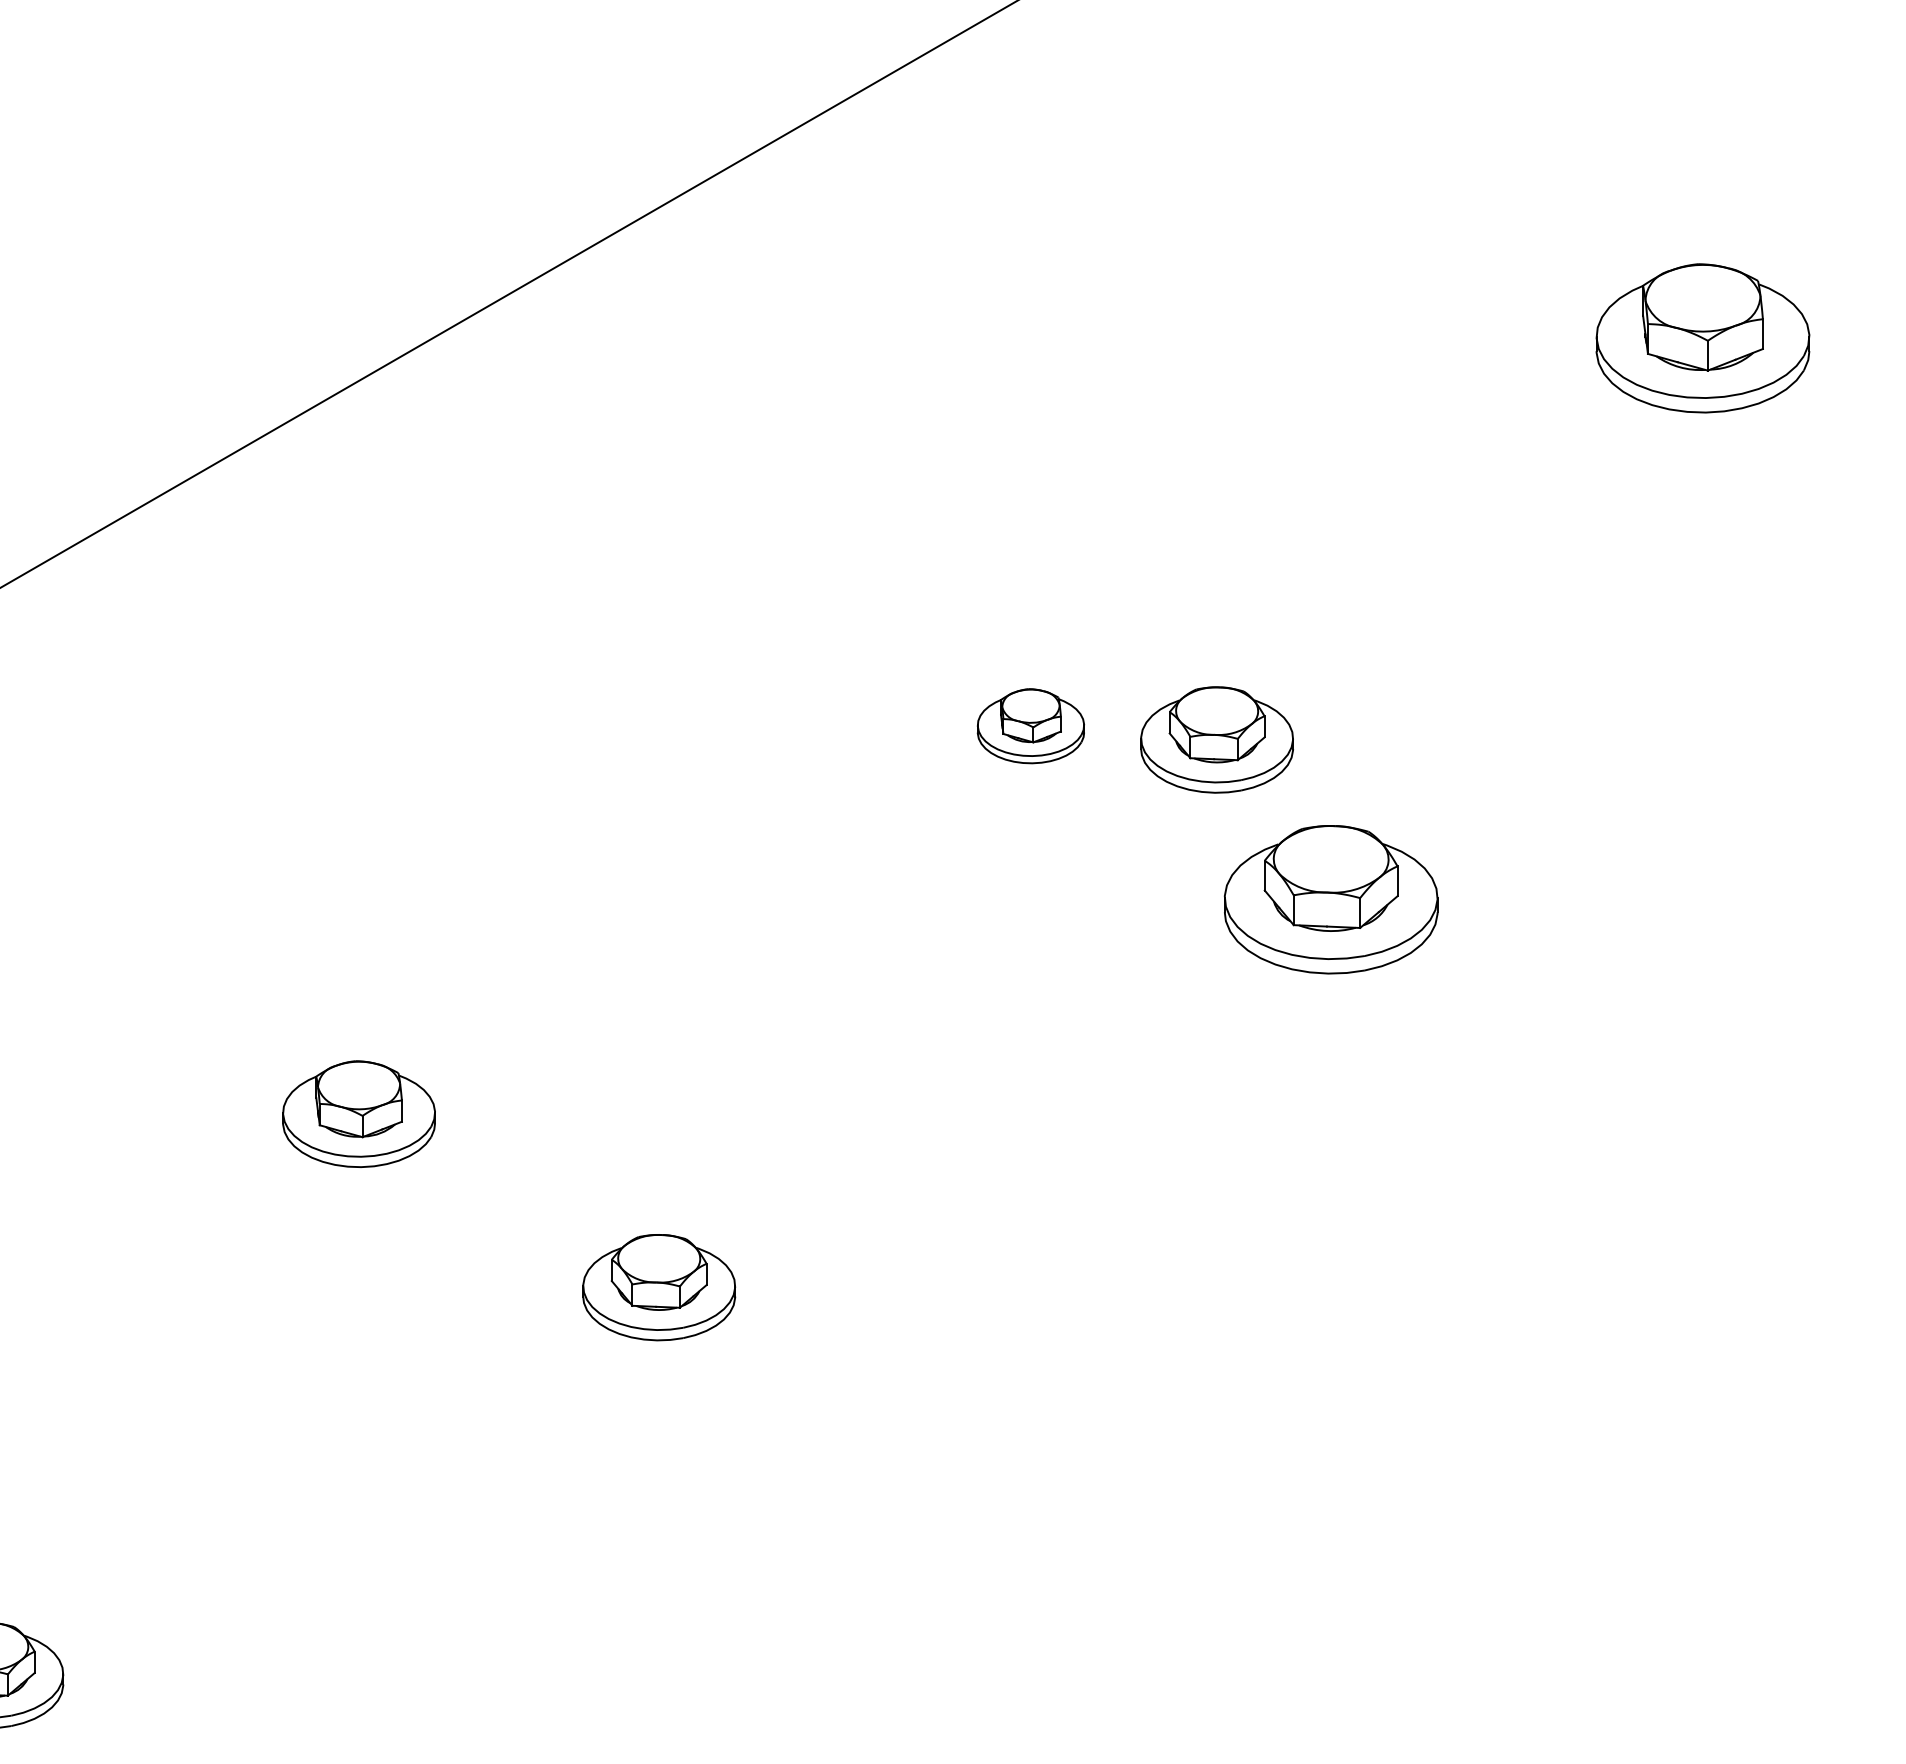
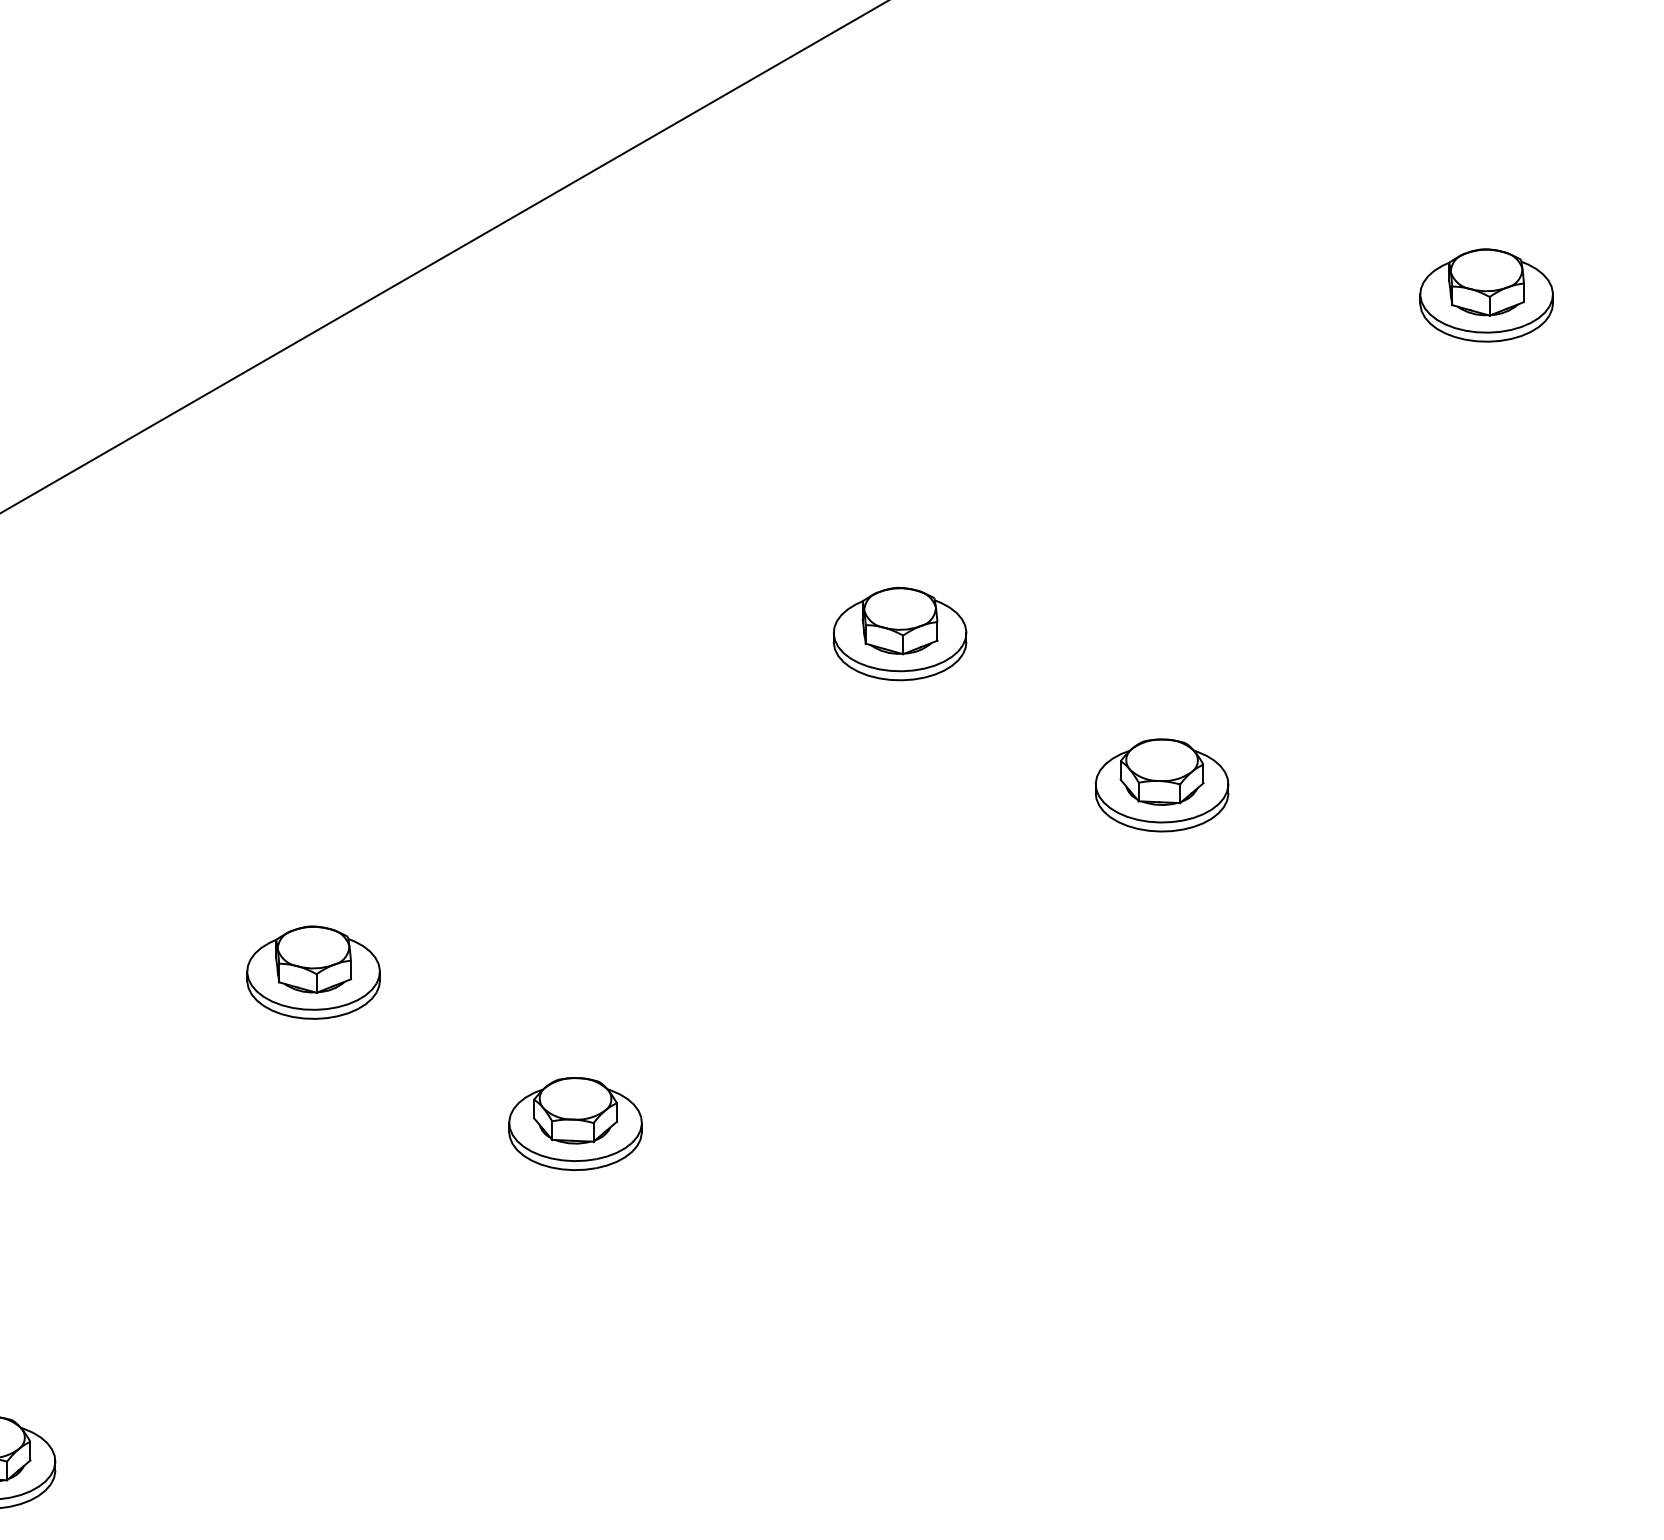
part: (1702, 338) -> (1486, 295), size x0.71
part: (1030, 725) -> (899, 633), size x1.43
part: (1217, 739) -> (1062, 645), removed
part: (1330, 899) -> (1161, 785), size x0.71

